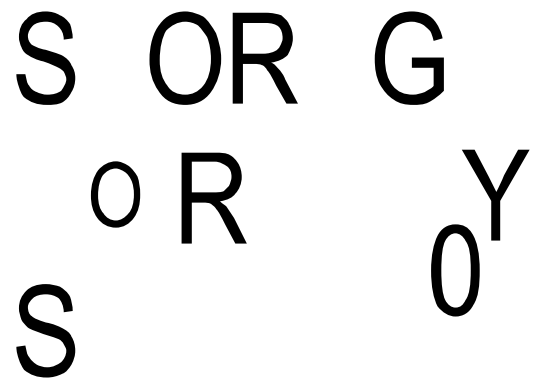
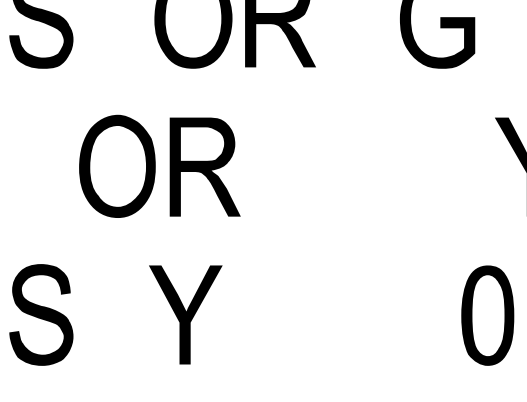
part: (115, 194) -> (117, 166), size x1.43
part: (213, 197) -> (204, 166), moved
part: (455, 270) -> (487, 315), moved
fill: (178, 330) -> (186, 314), added

